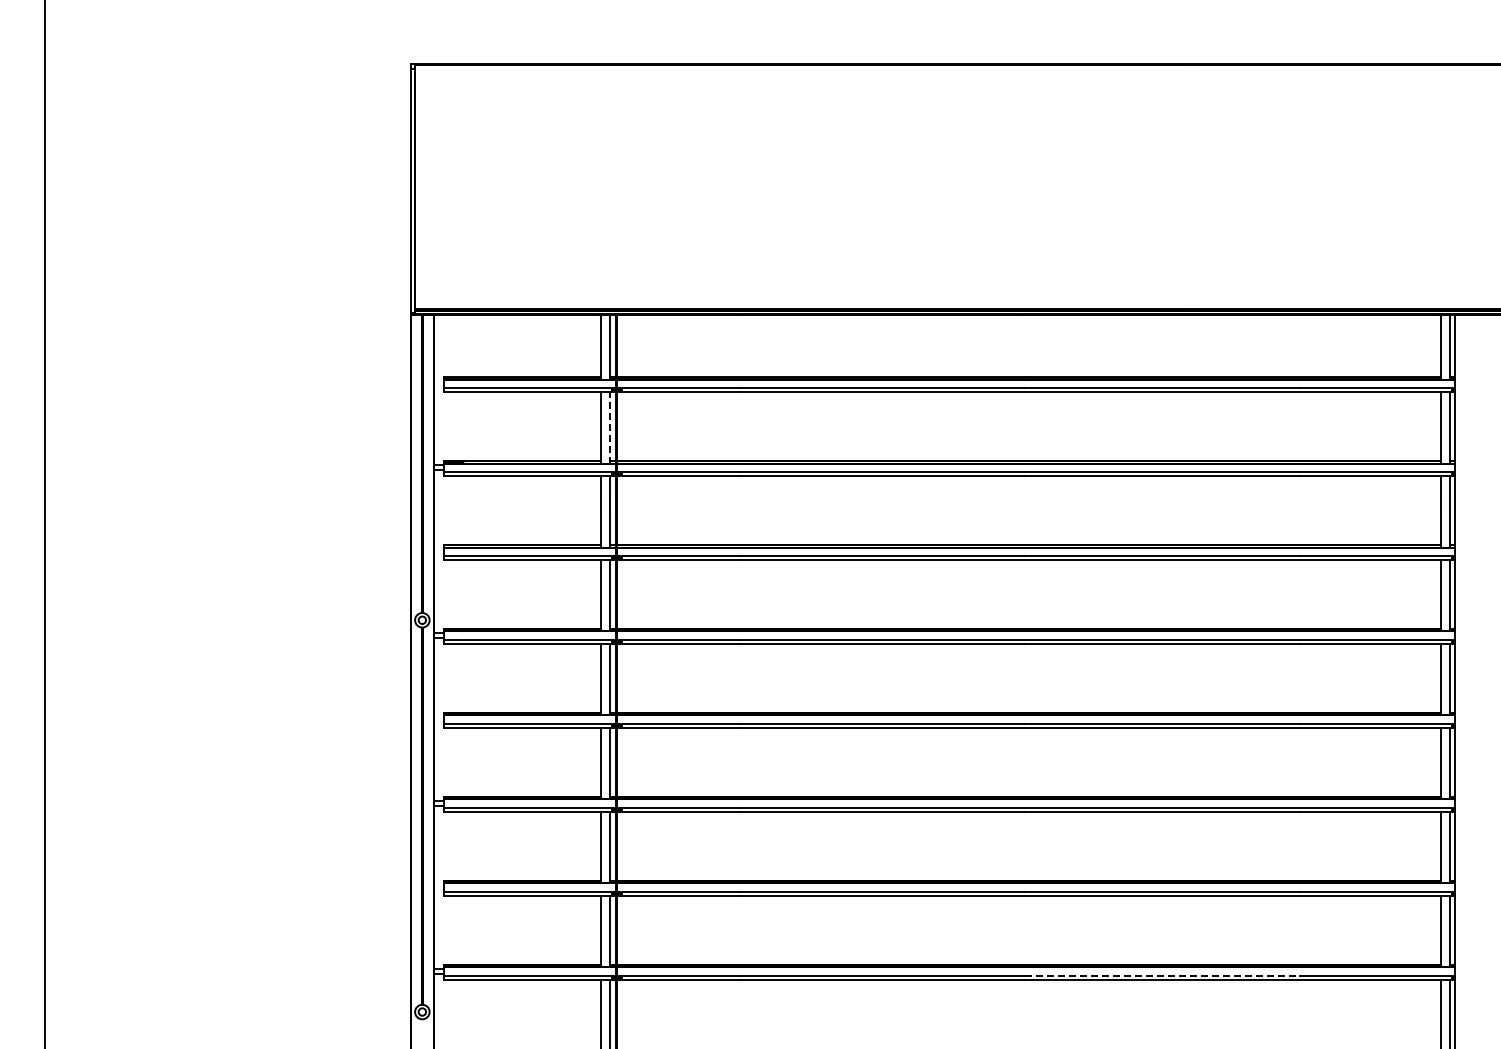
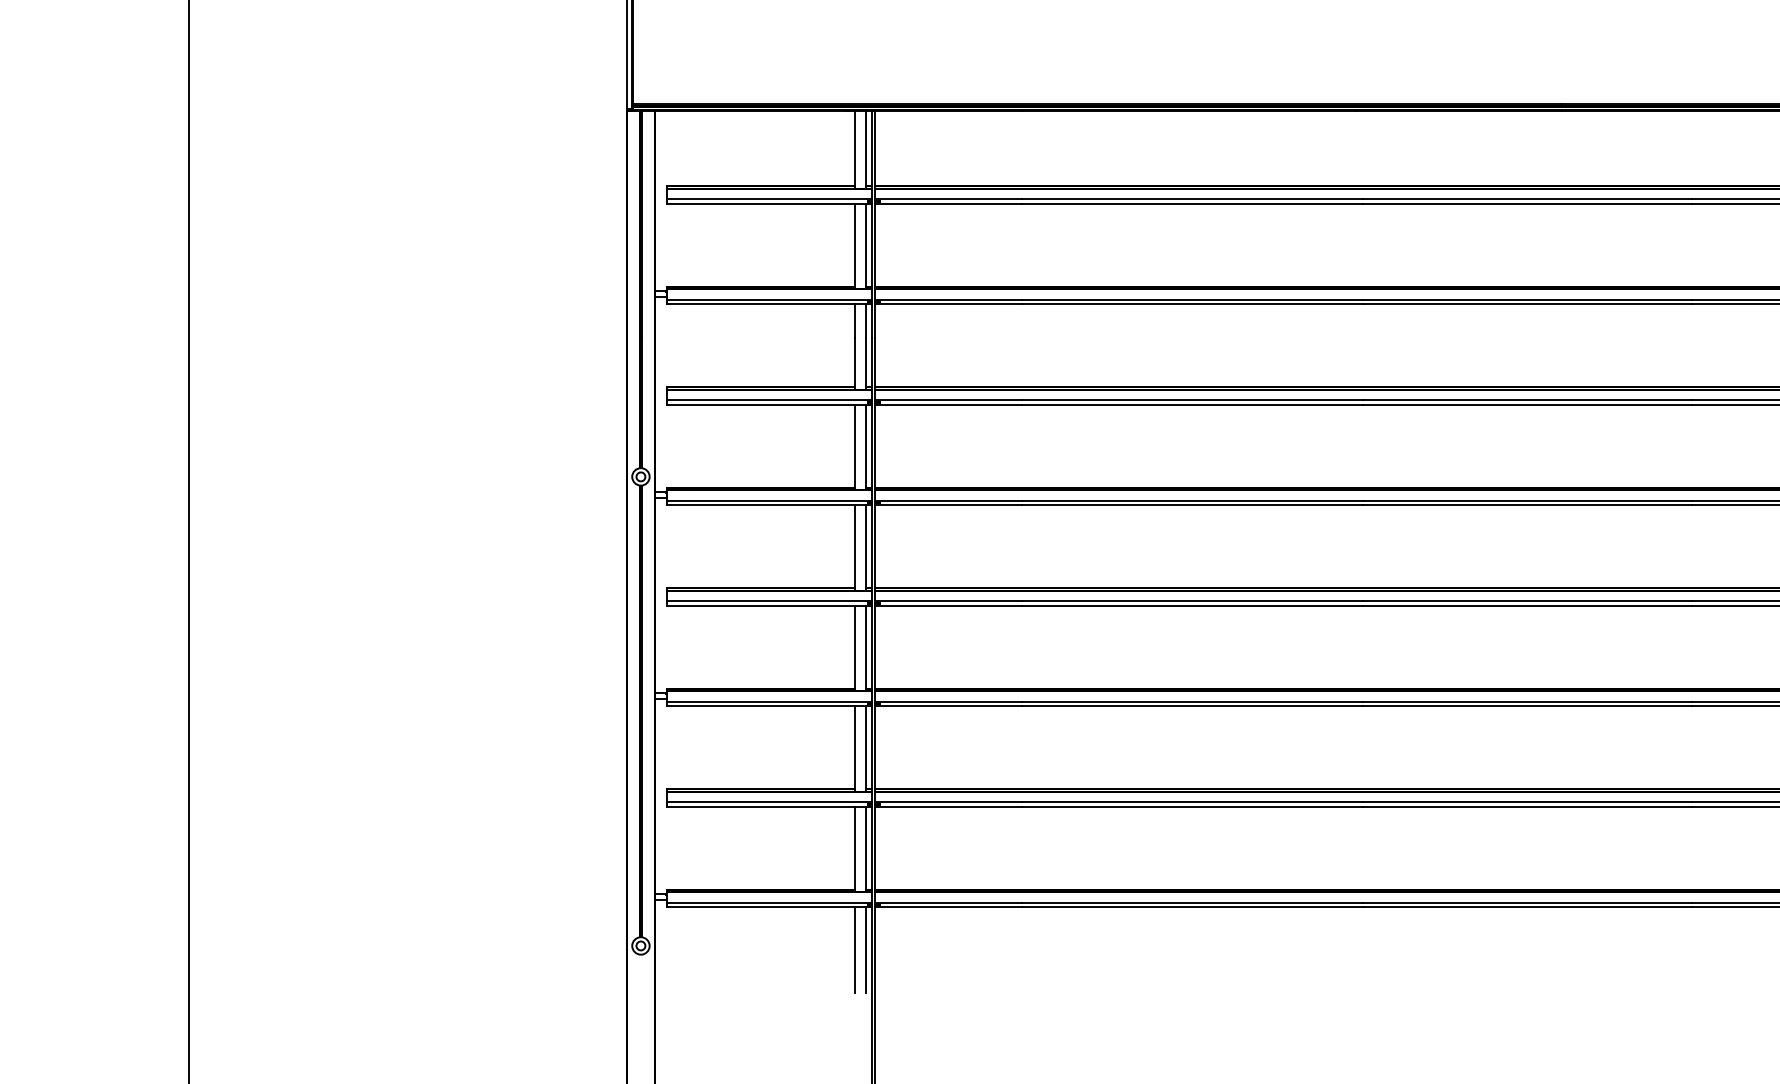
line: (610, 427) -> (866, 246), dashed -> solid
line: (1163, 975) -> (1528, 902), dashed -> solid

